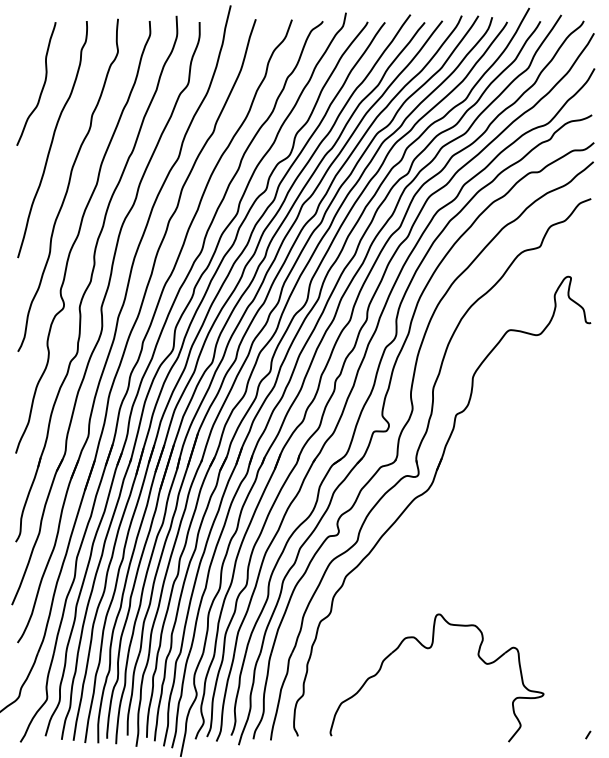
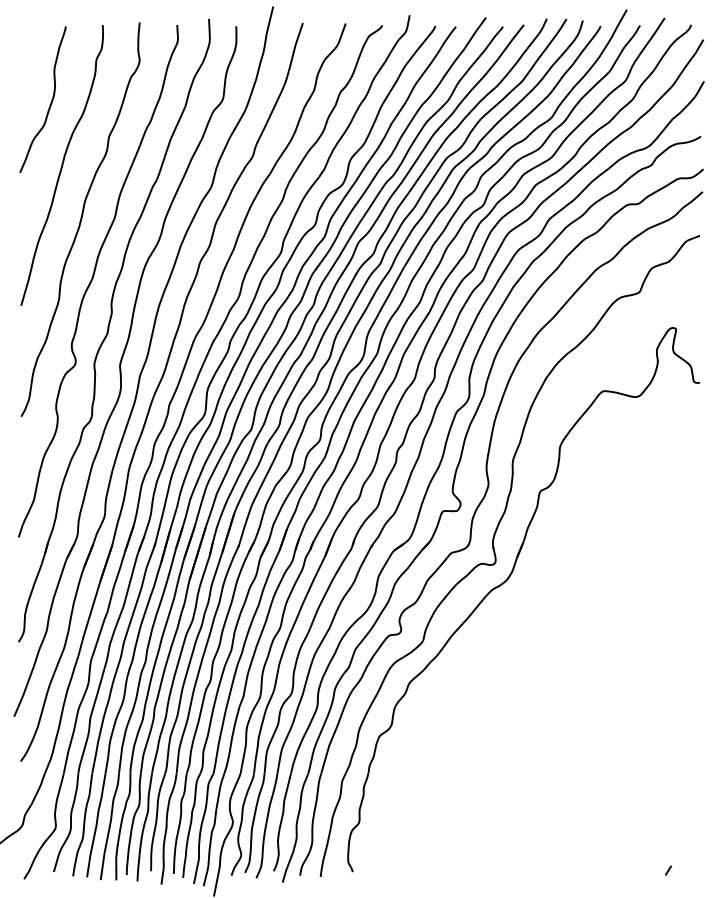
part: (429, 648) -> (508, 768), removed
line: (588, 734) -> (668, 870), moved

